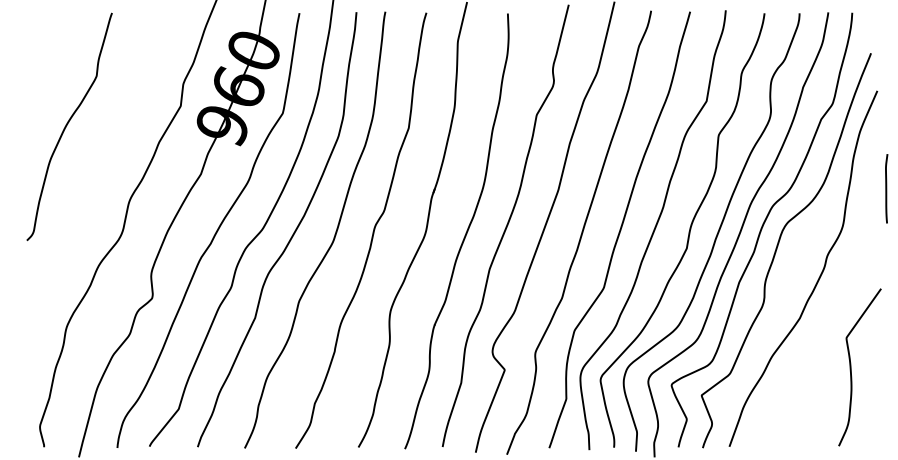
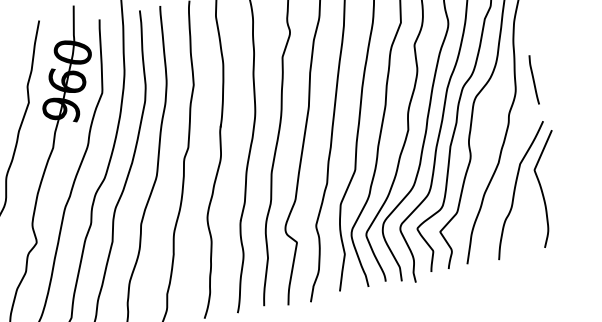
line: (886, 188) -> (533, 79), moved
curve: (815, 358) -> (515, 189), added

